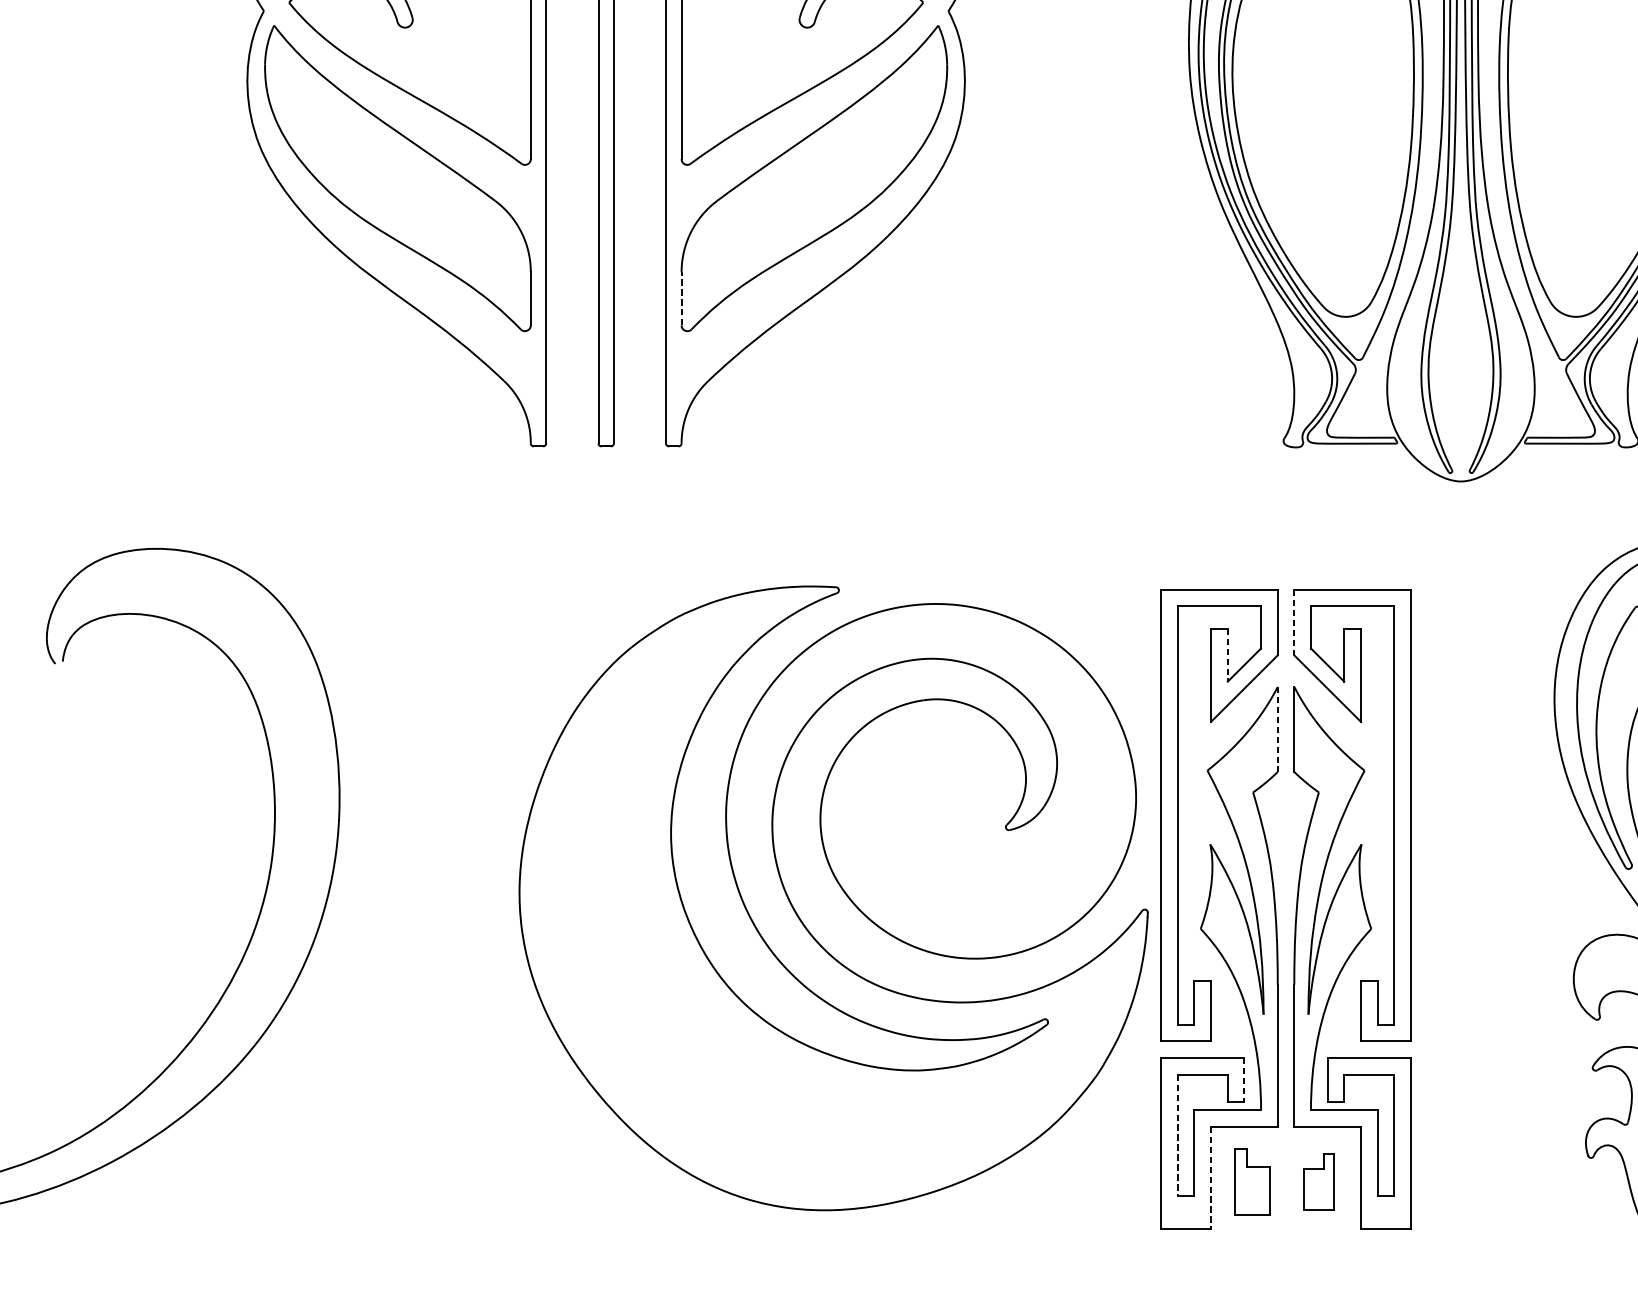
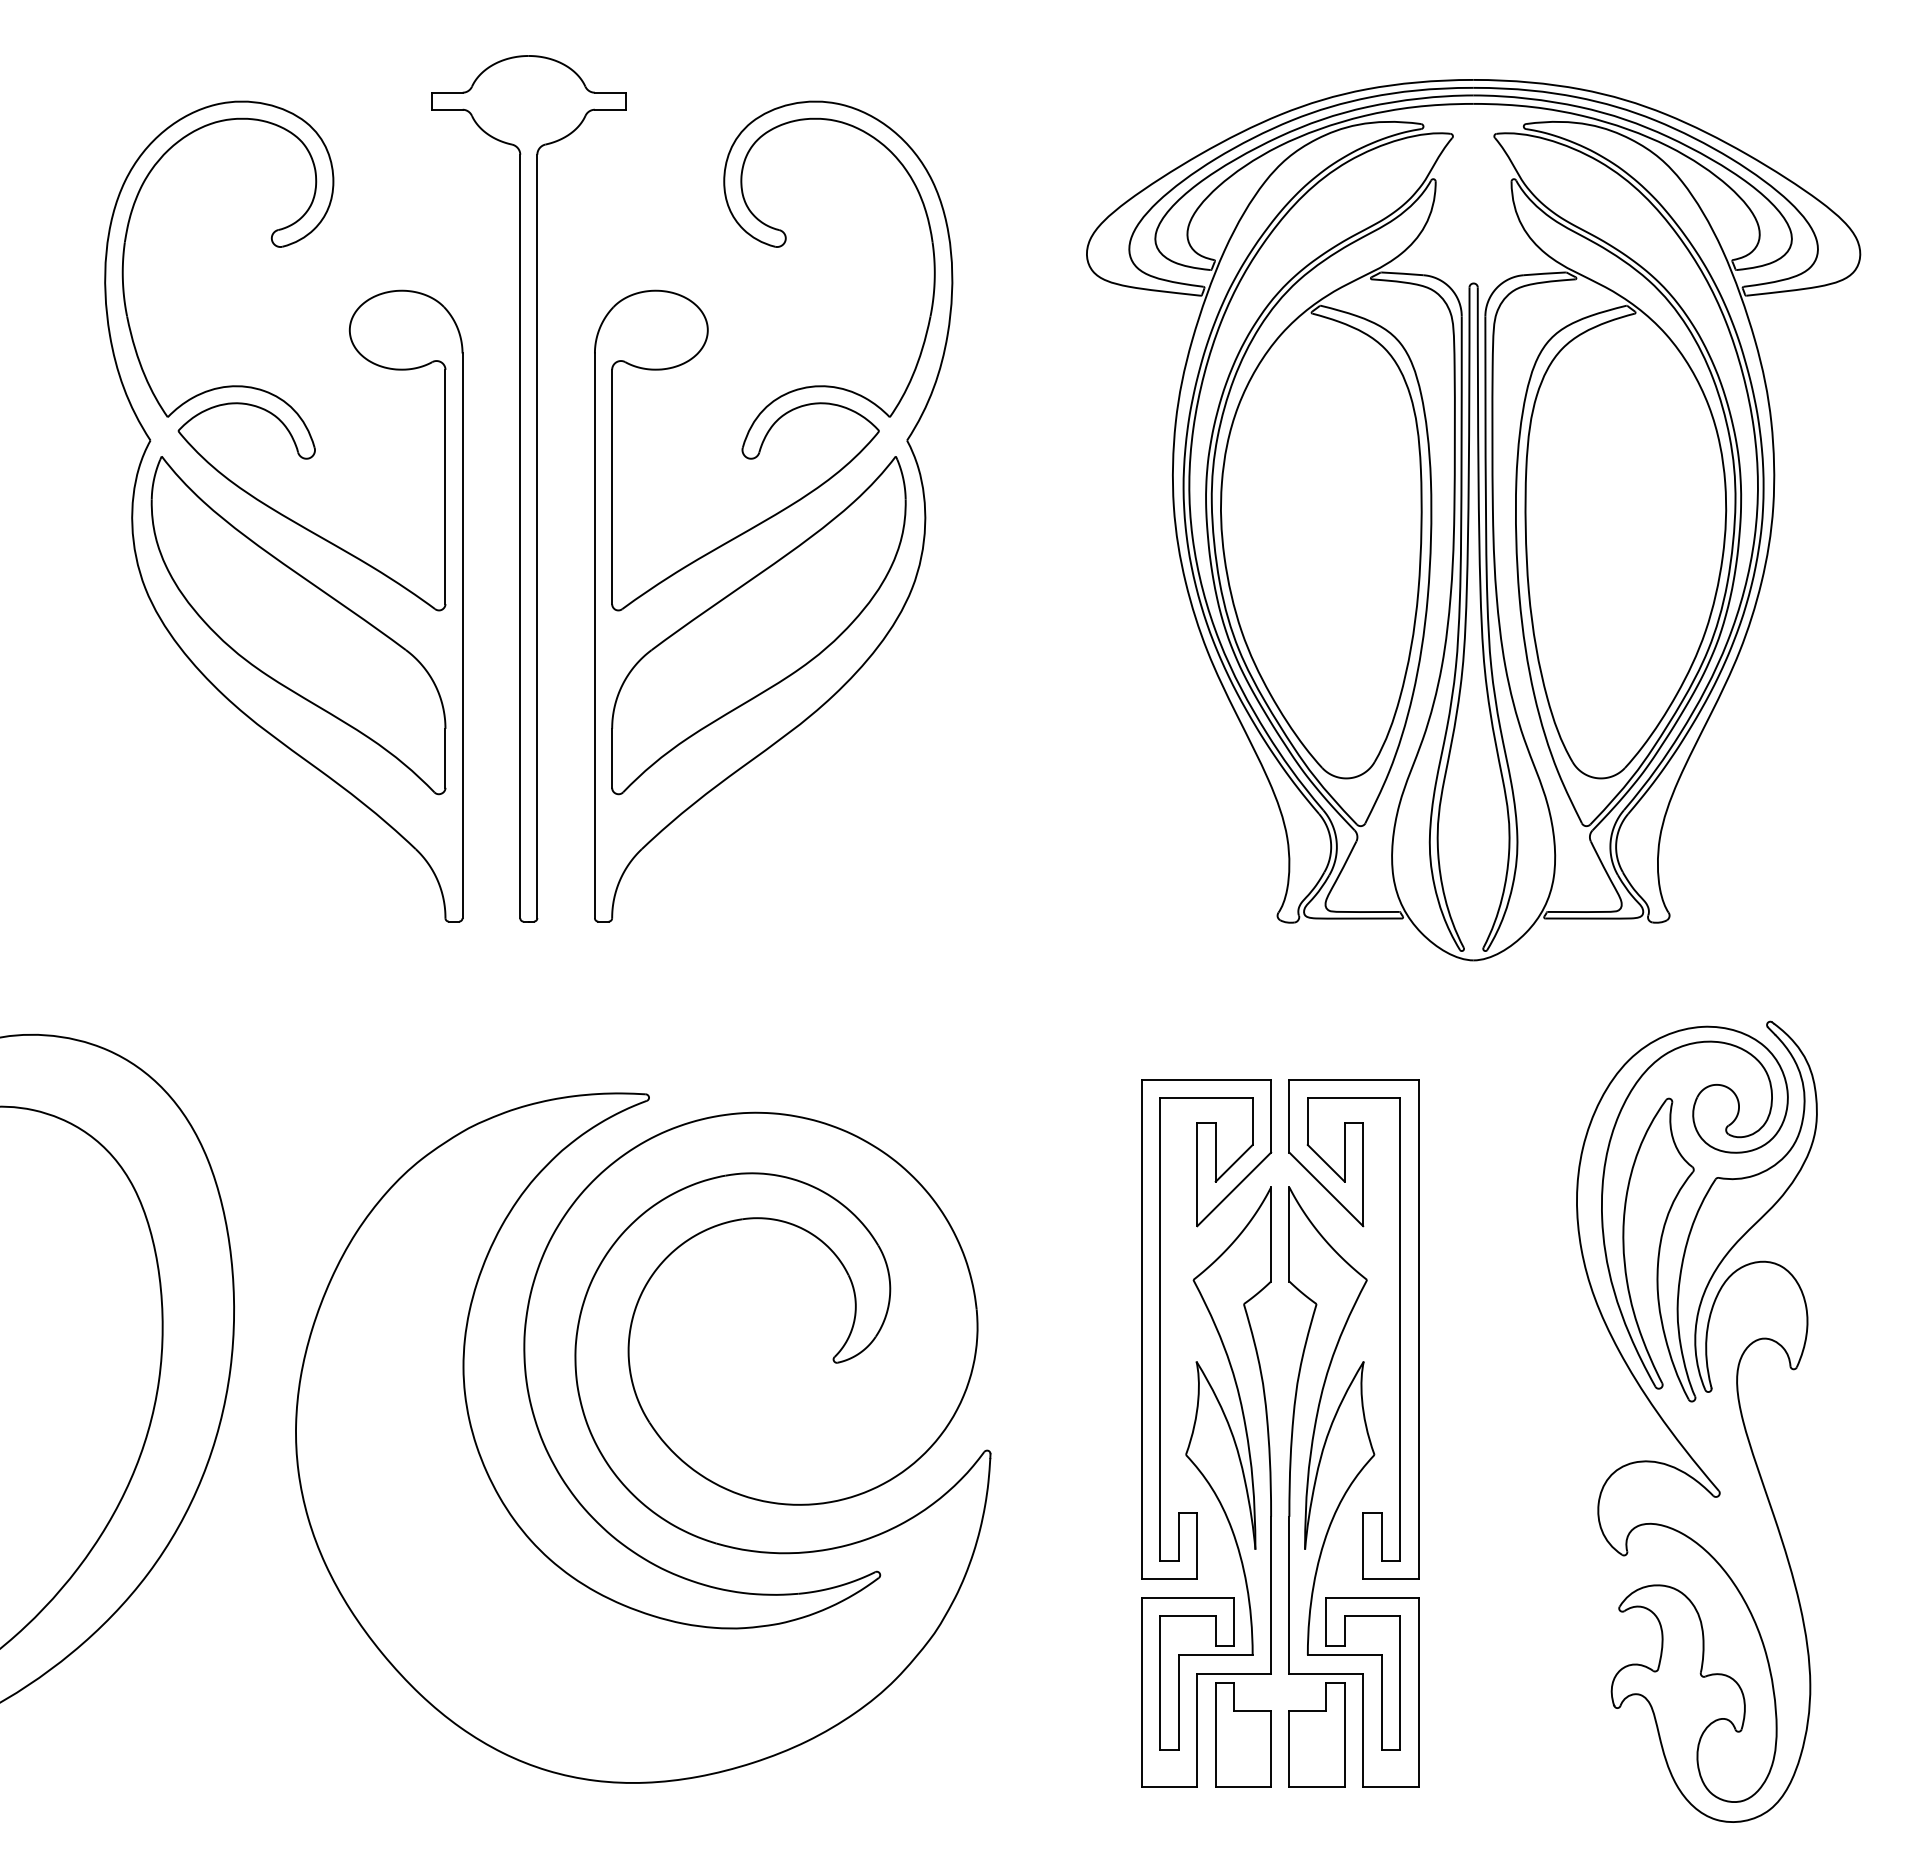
line: (681, 297) -> (612, 757), dashed -> solid
line: (1294, 622) -> (1289, 1116), dashed -> solid
line: (1227, 655) -> (1215, 1152), dashed -> solid
line: (1278, 729) -> (1271, 1234), dashed -> solid
part: (842, 891) -> (653, 1430), moved
line: (1244, 1080) -> (1234, 1622), dashed -> solid
line: (1177, 1134) -> (1160, 1682), dashed -> solid
line: (1211, 1178) -> (1197, 1730), dashed -> solid
part: (1252, 1181) -> (1243, 1734), size x1.43
part: (1318, 1181) -> (1316, 1734), size x1.67

